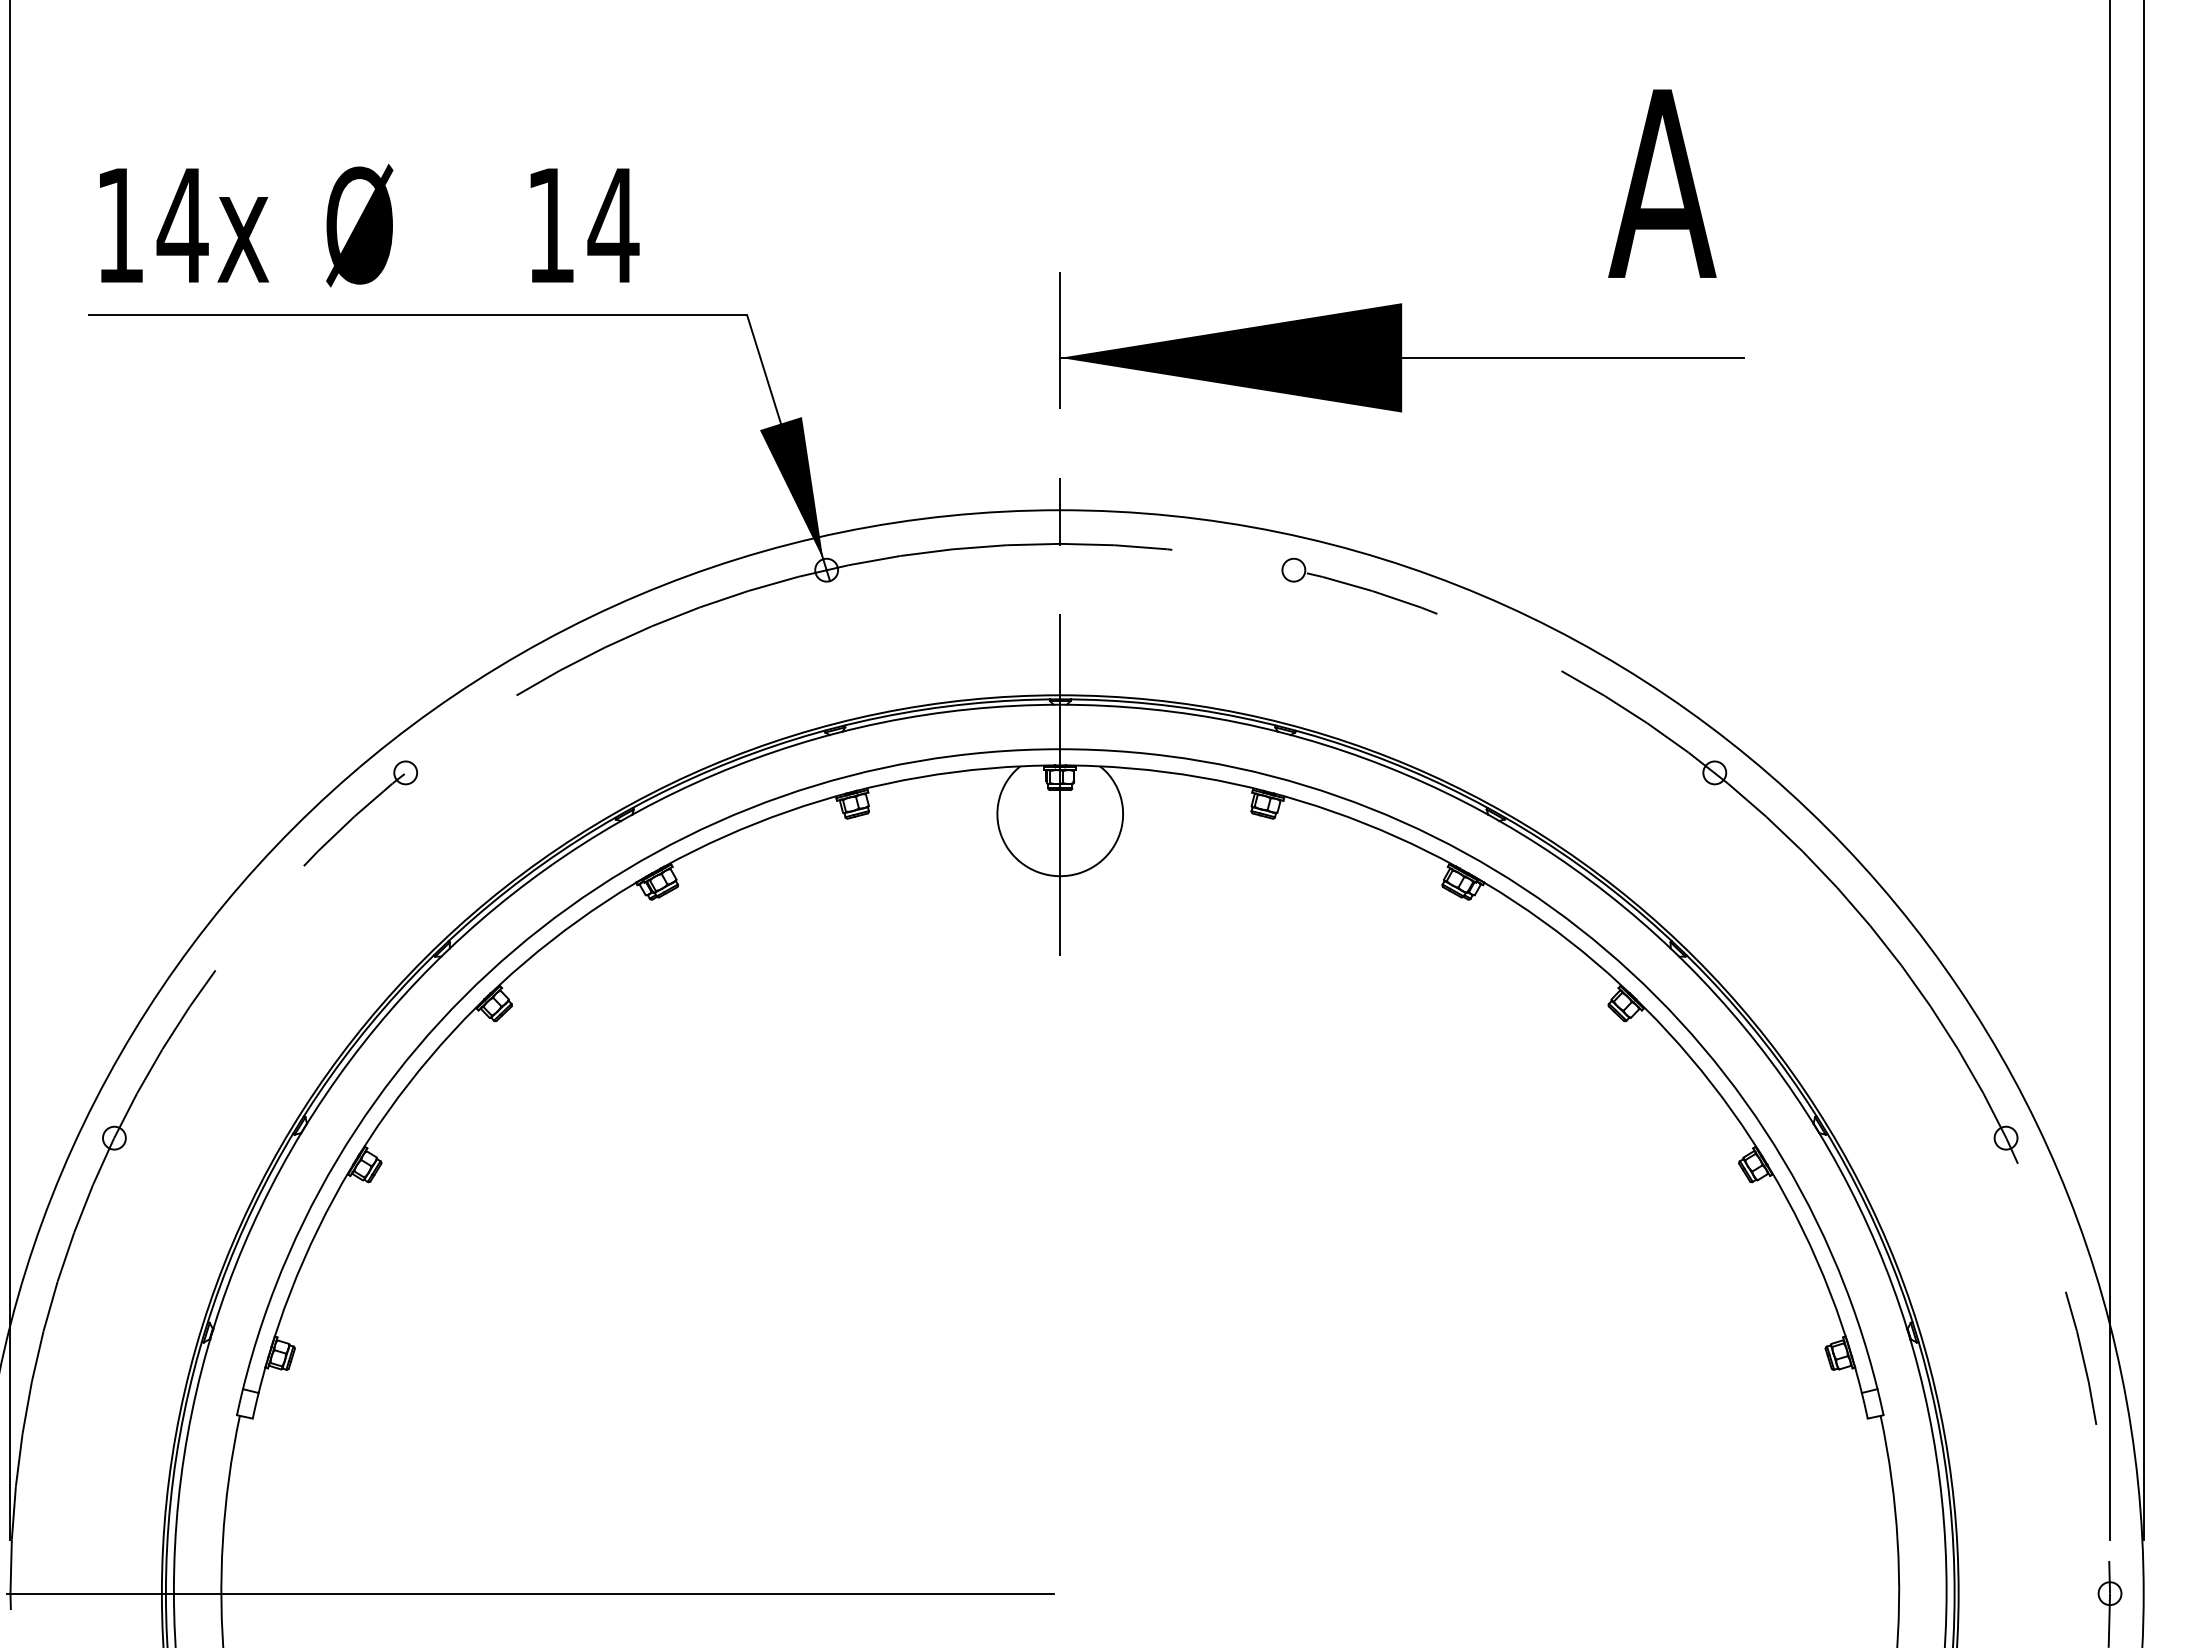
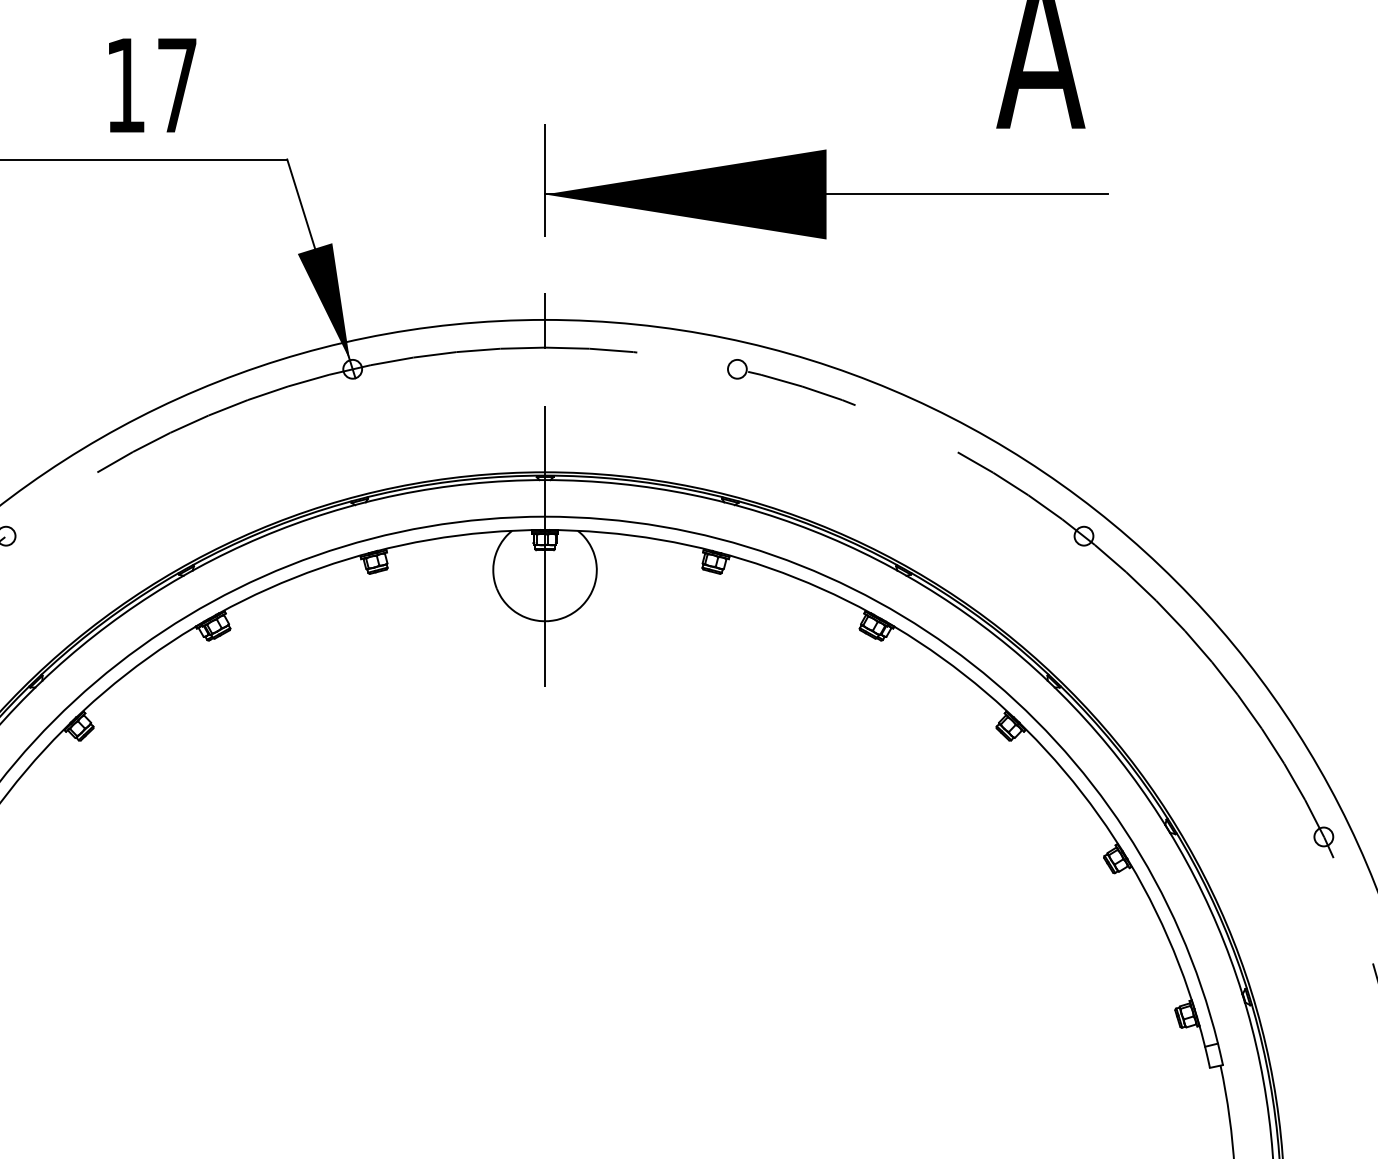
text: (613, 225) -> (177, 85), 14 -> 17

